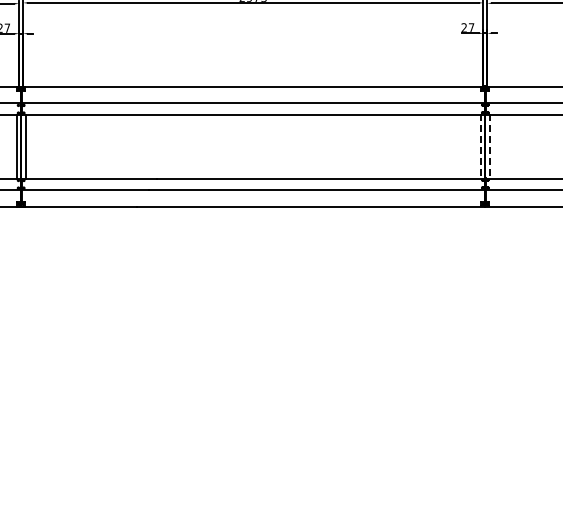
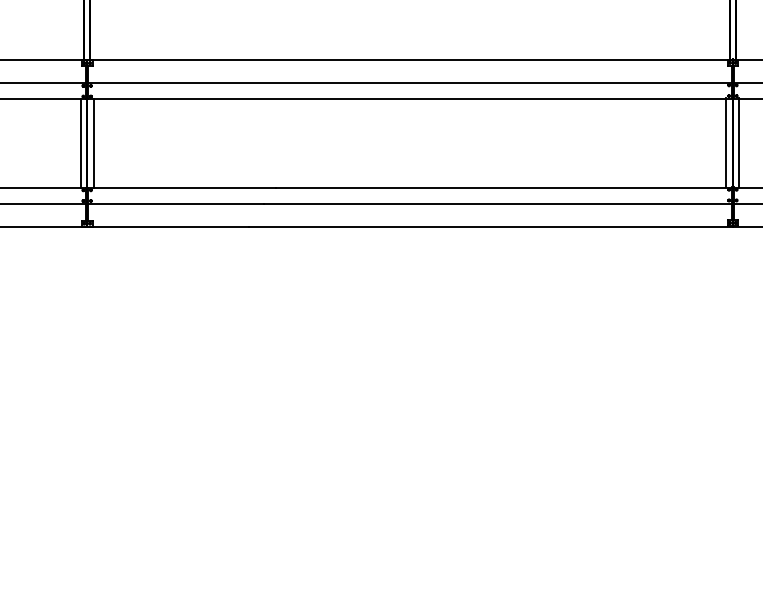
line: (480, 146) -> (726, 143), dashed -> solid
line: (489, 146) -> (738, 143), dashed -> solid

